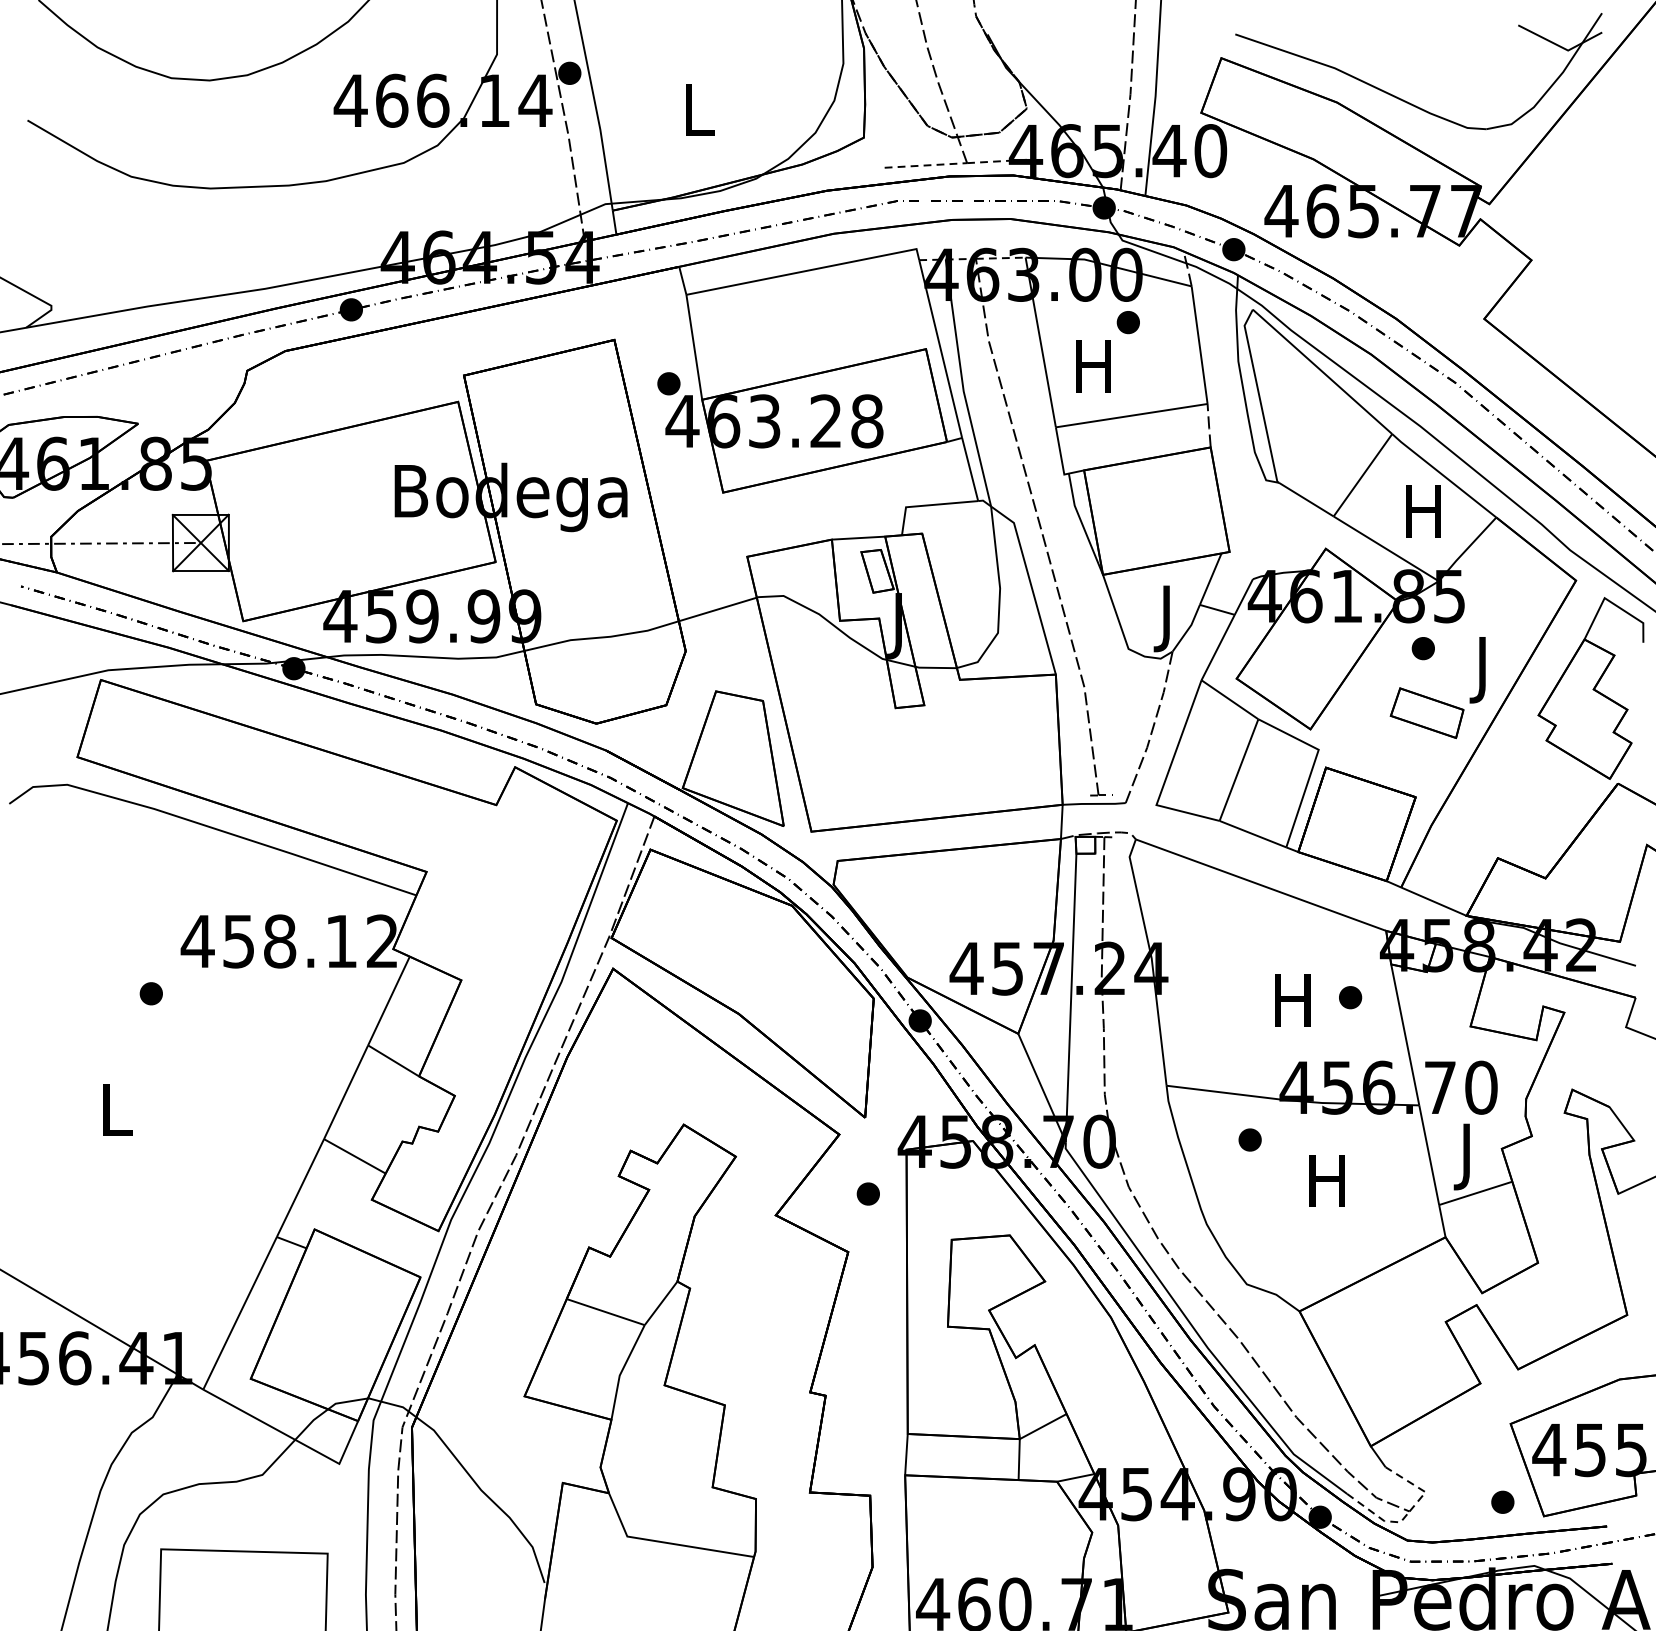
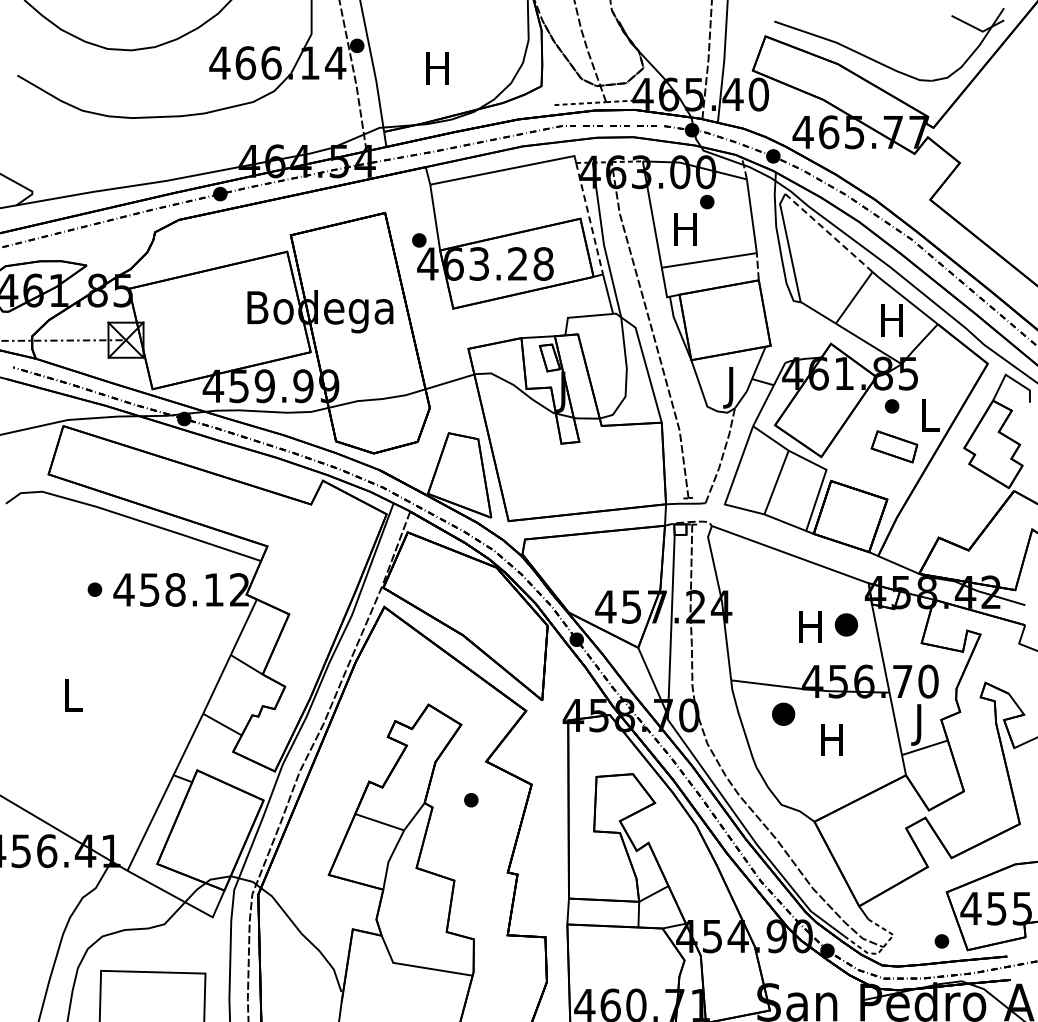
text: (697, 109) -> (437, 68), L -> H
line: (940, 350) -> (589, 219), solid -> dashed
line: (1321, 371) -> (828, 232), solid -> dashed
text: (1484, 669) -> (930, 419), J -> L
part: (150, 993) -> (94, 589), moved
part: (1350, 998) -> (846, 625), size x1.6
part: (1250, 1140) -> (783, 714), size x1.6
part: (868, 1194) -> (471, 800), moved

